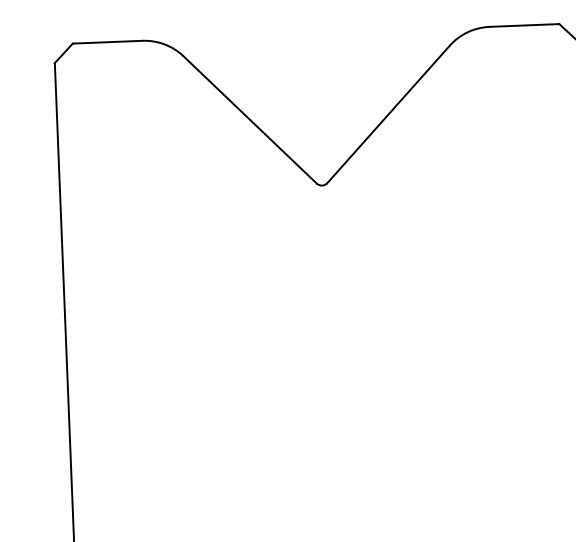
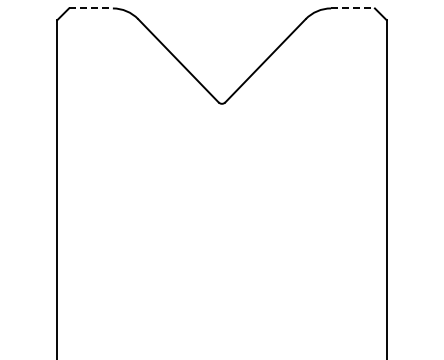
line: (525, 25) -> (353, 8), solid -> dashed
line: (106, 42) -> (90, 8), solid -> dashed

